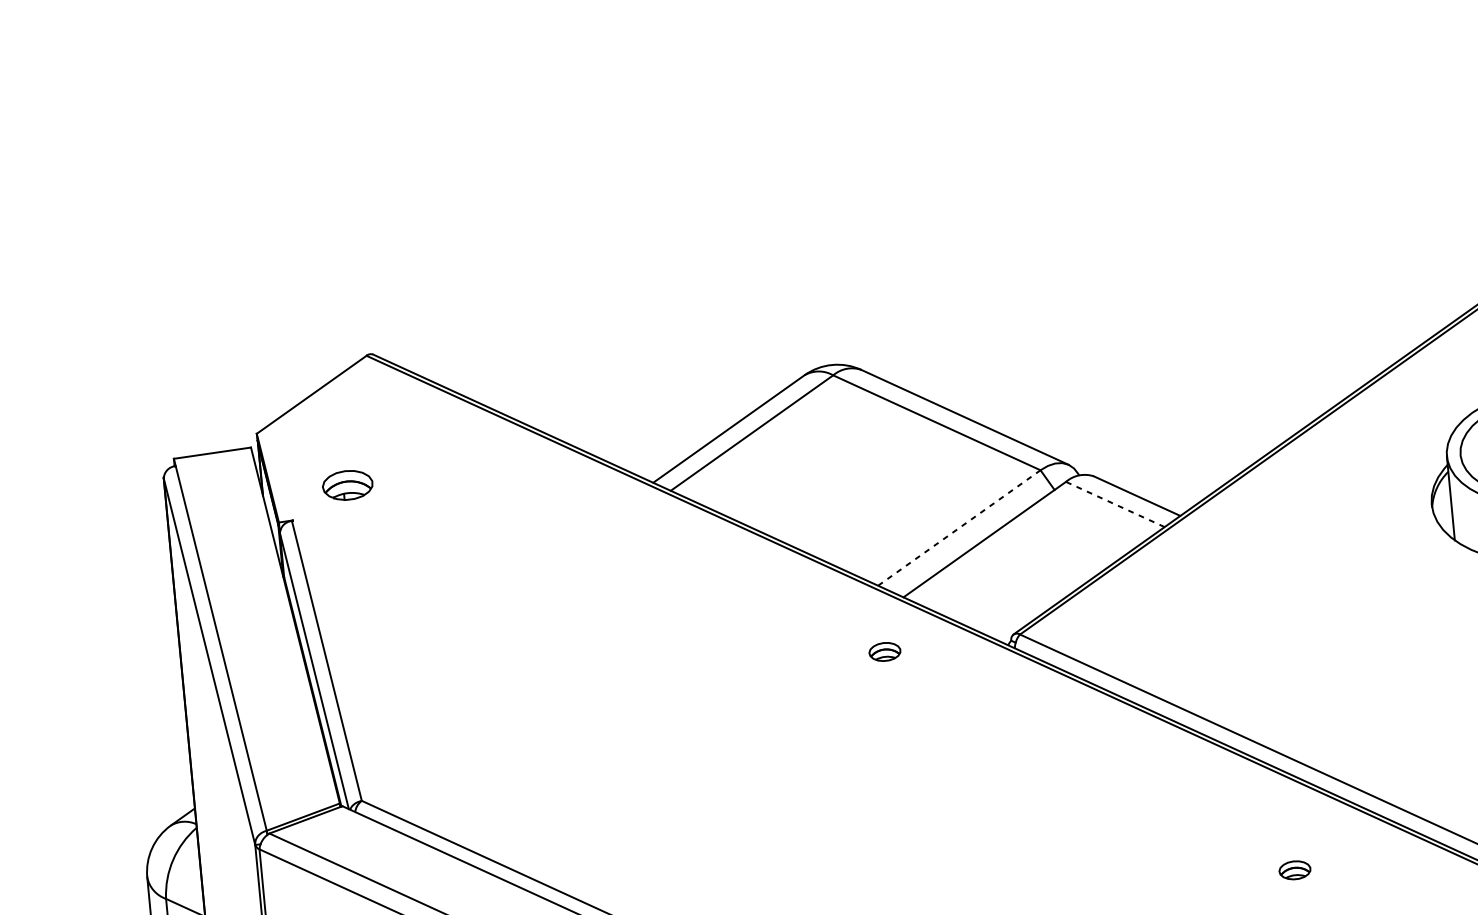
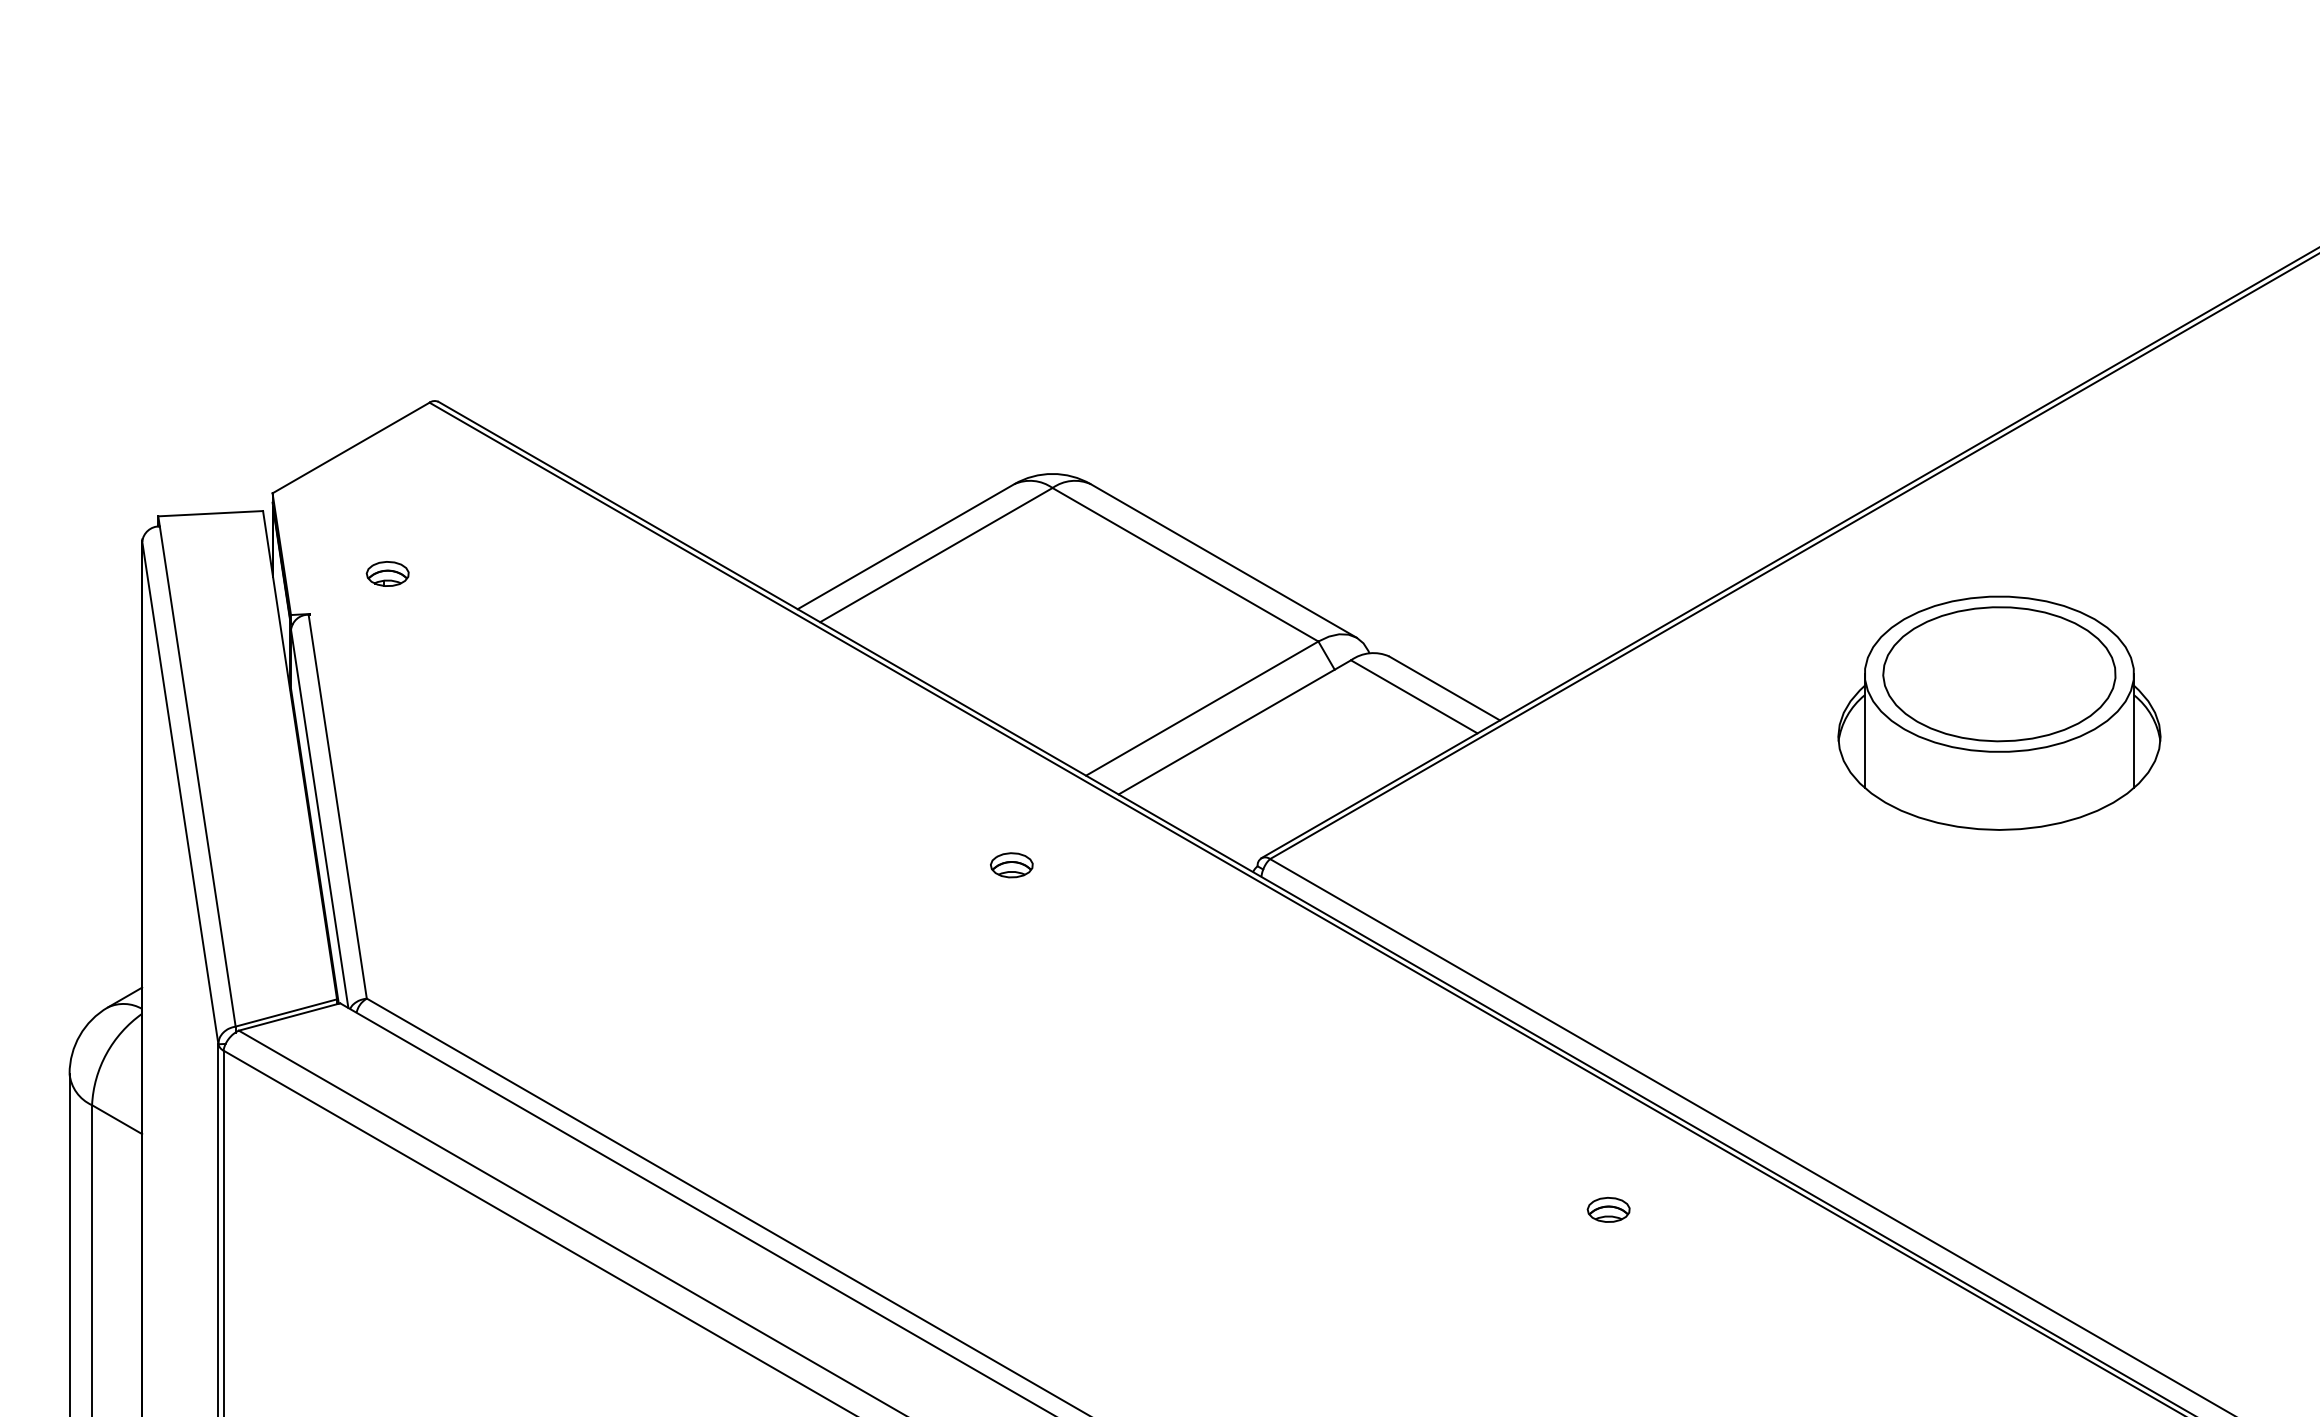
part: (347, 485) -> (387, 573), size x0.62
line: (1114, 504) -> (1413, 696), dashed -> solid
line: (959, 527) -> (1202, 708), dashed -> solid
part: (884, 652) -> (1011, 865), moved

